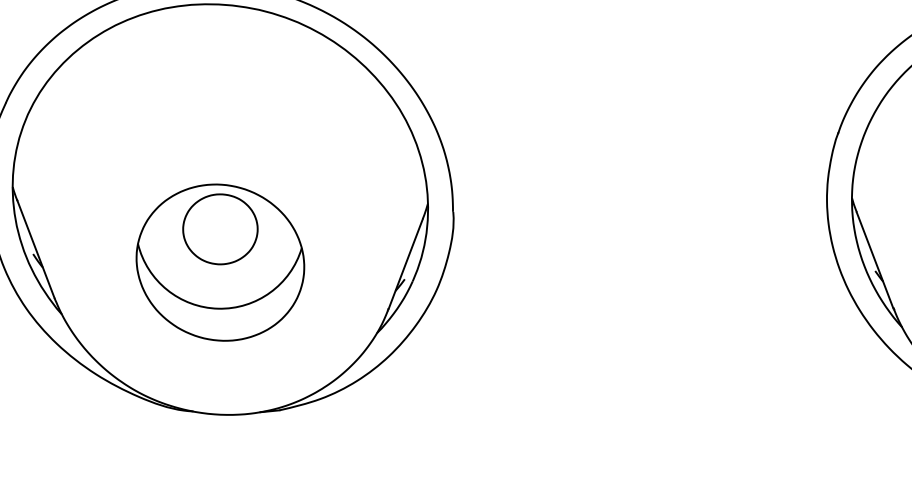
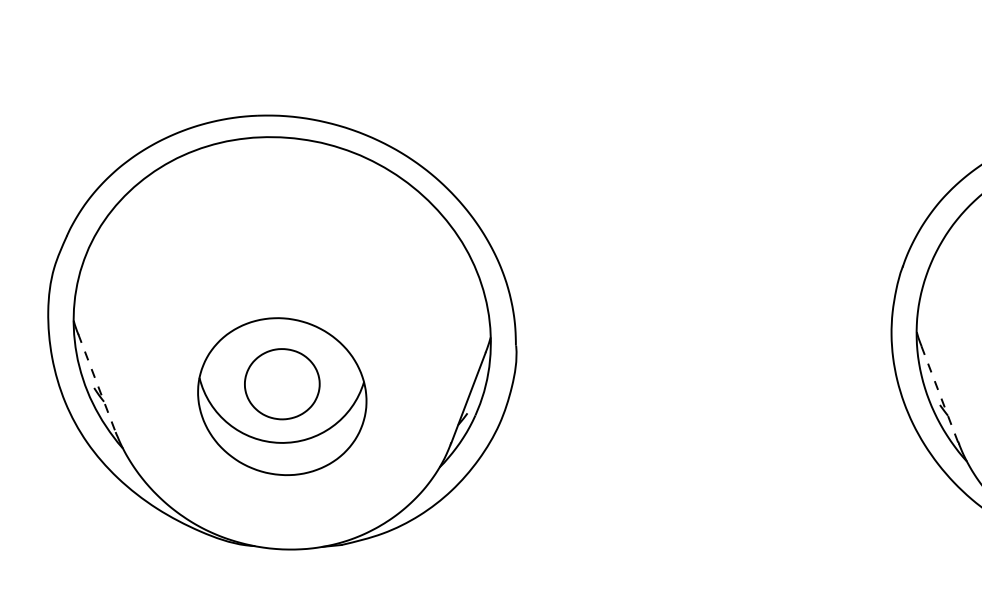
part: (220, 229) -> (282, 384), moved
line: (36, 249) -> (97, 383), solid -> dashed
line: (874, 260) -> (939, 394), solid -> dashed

